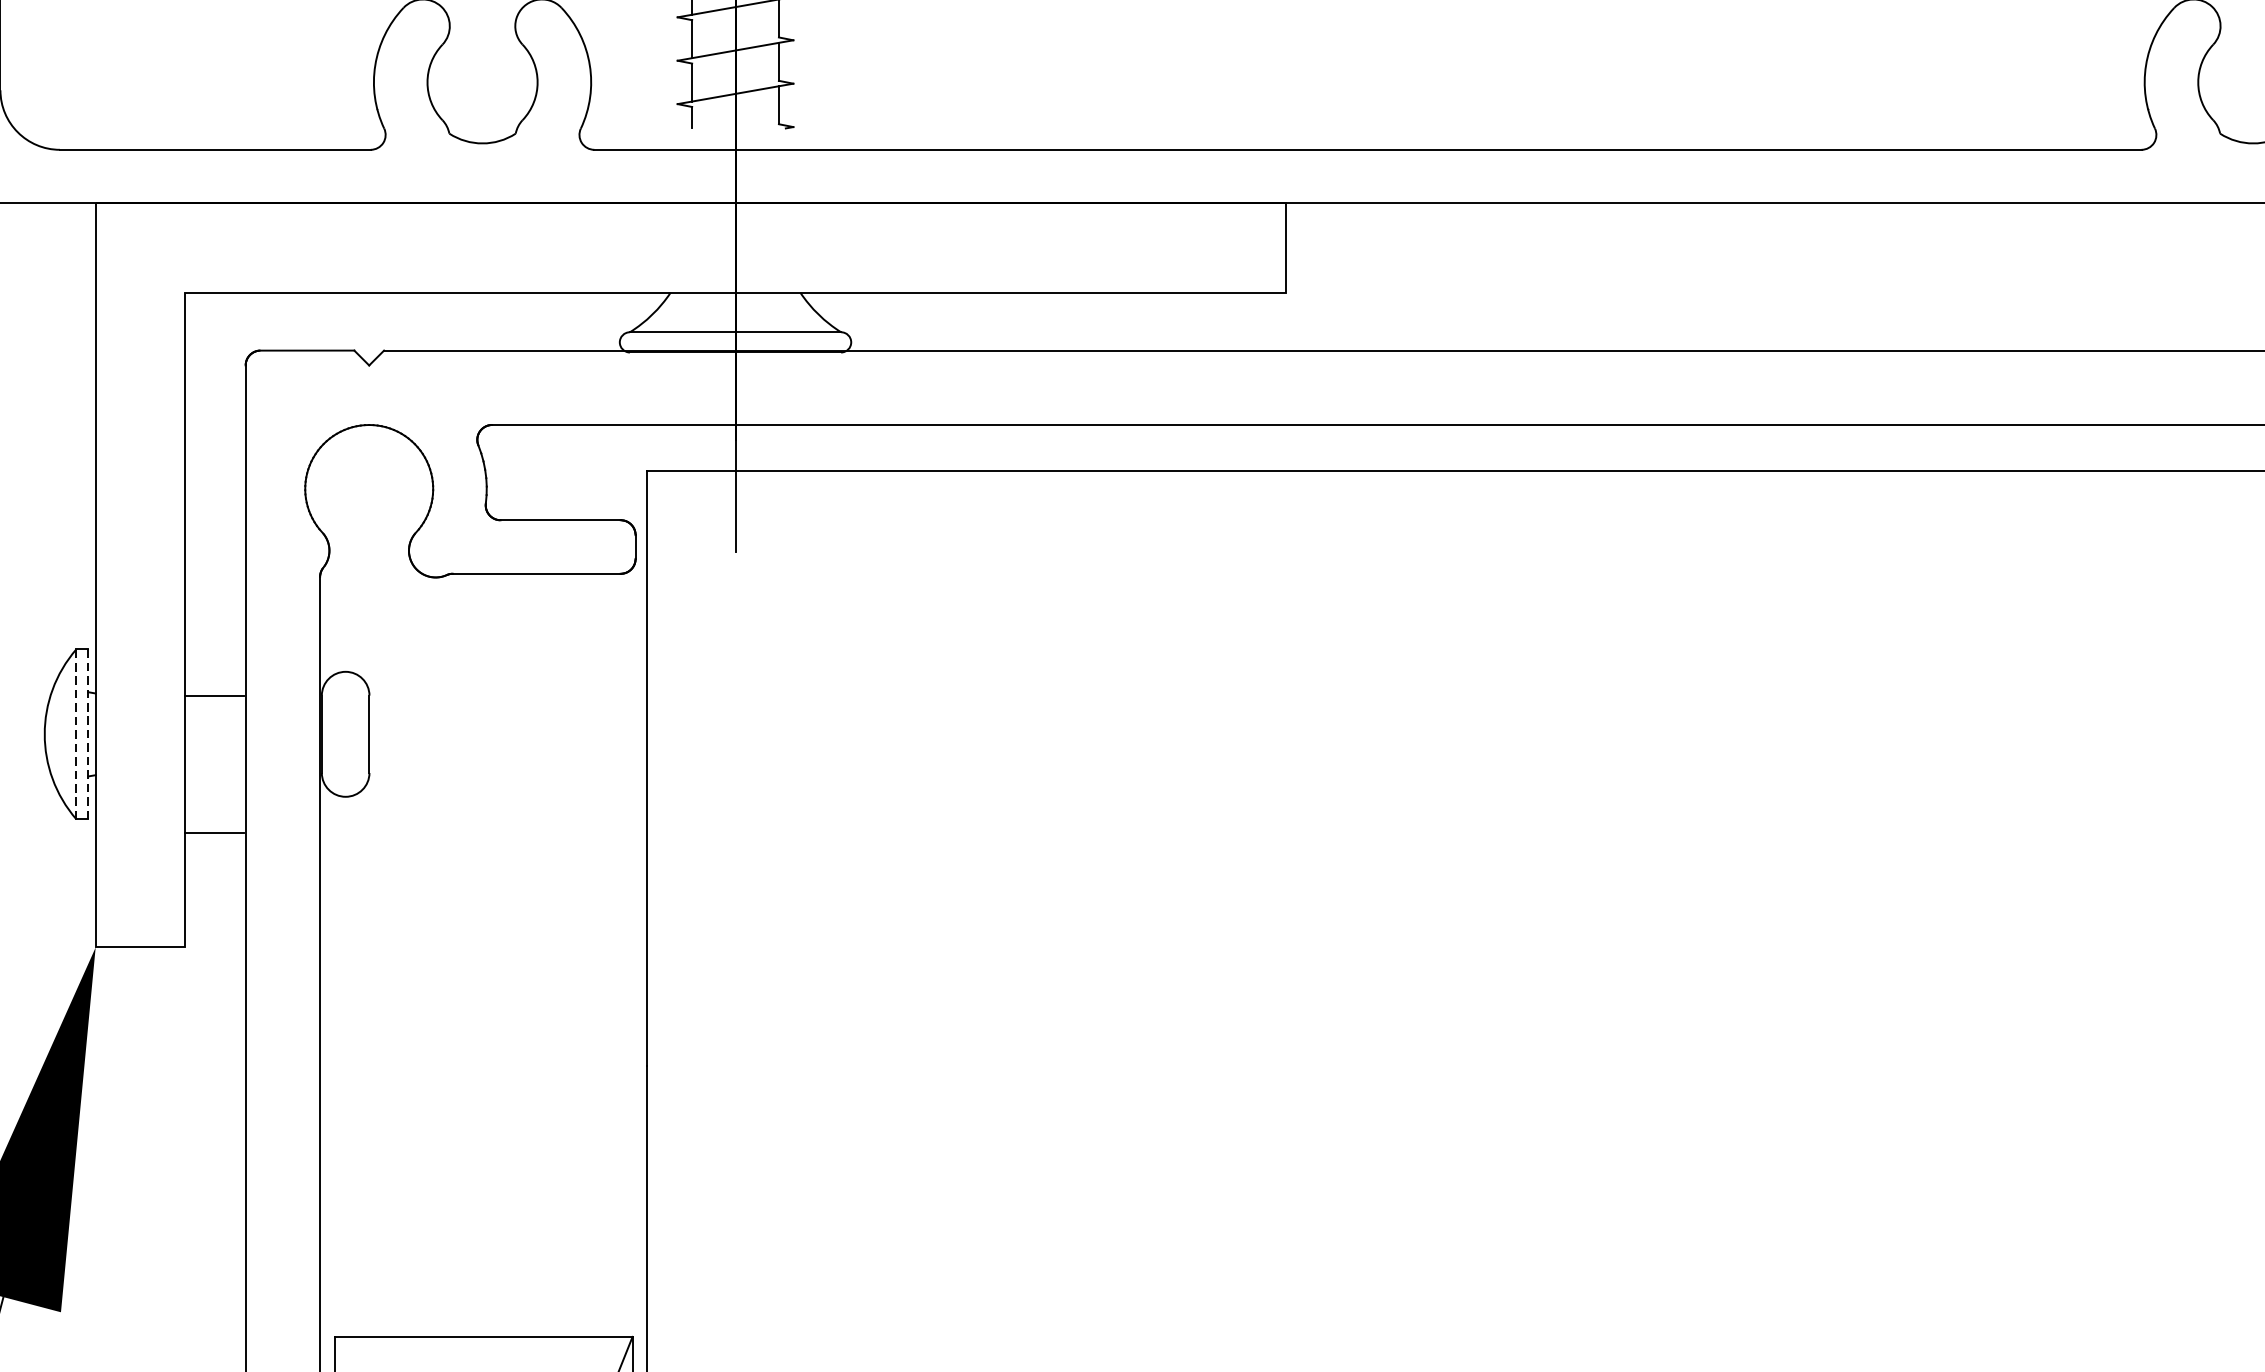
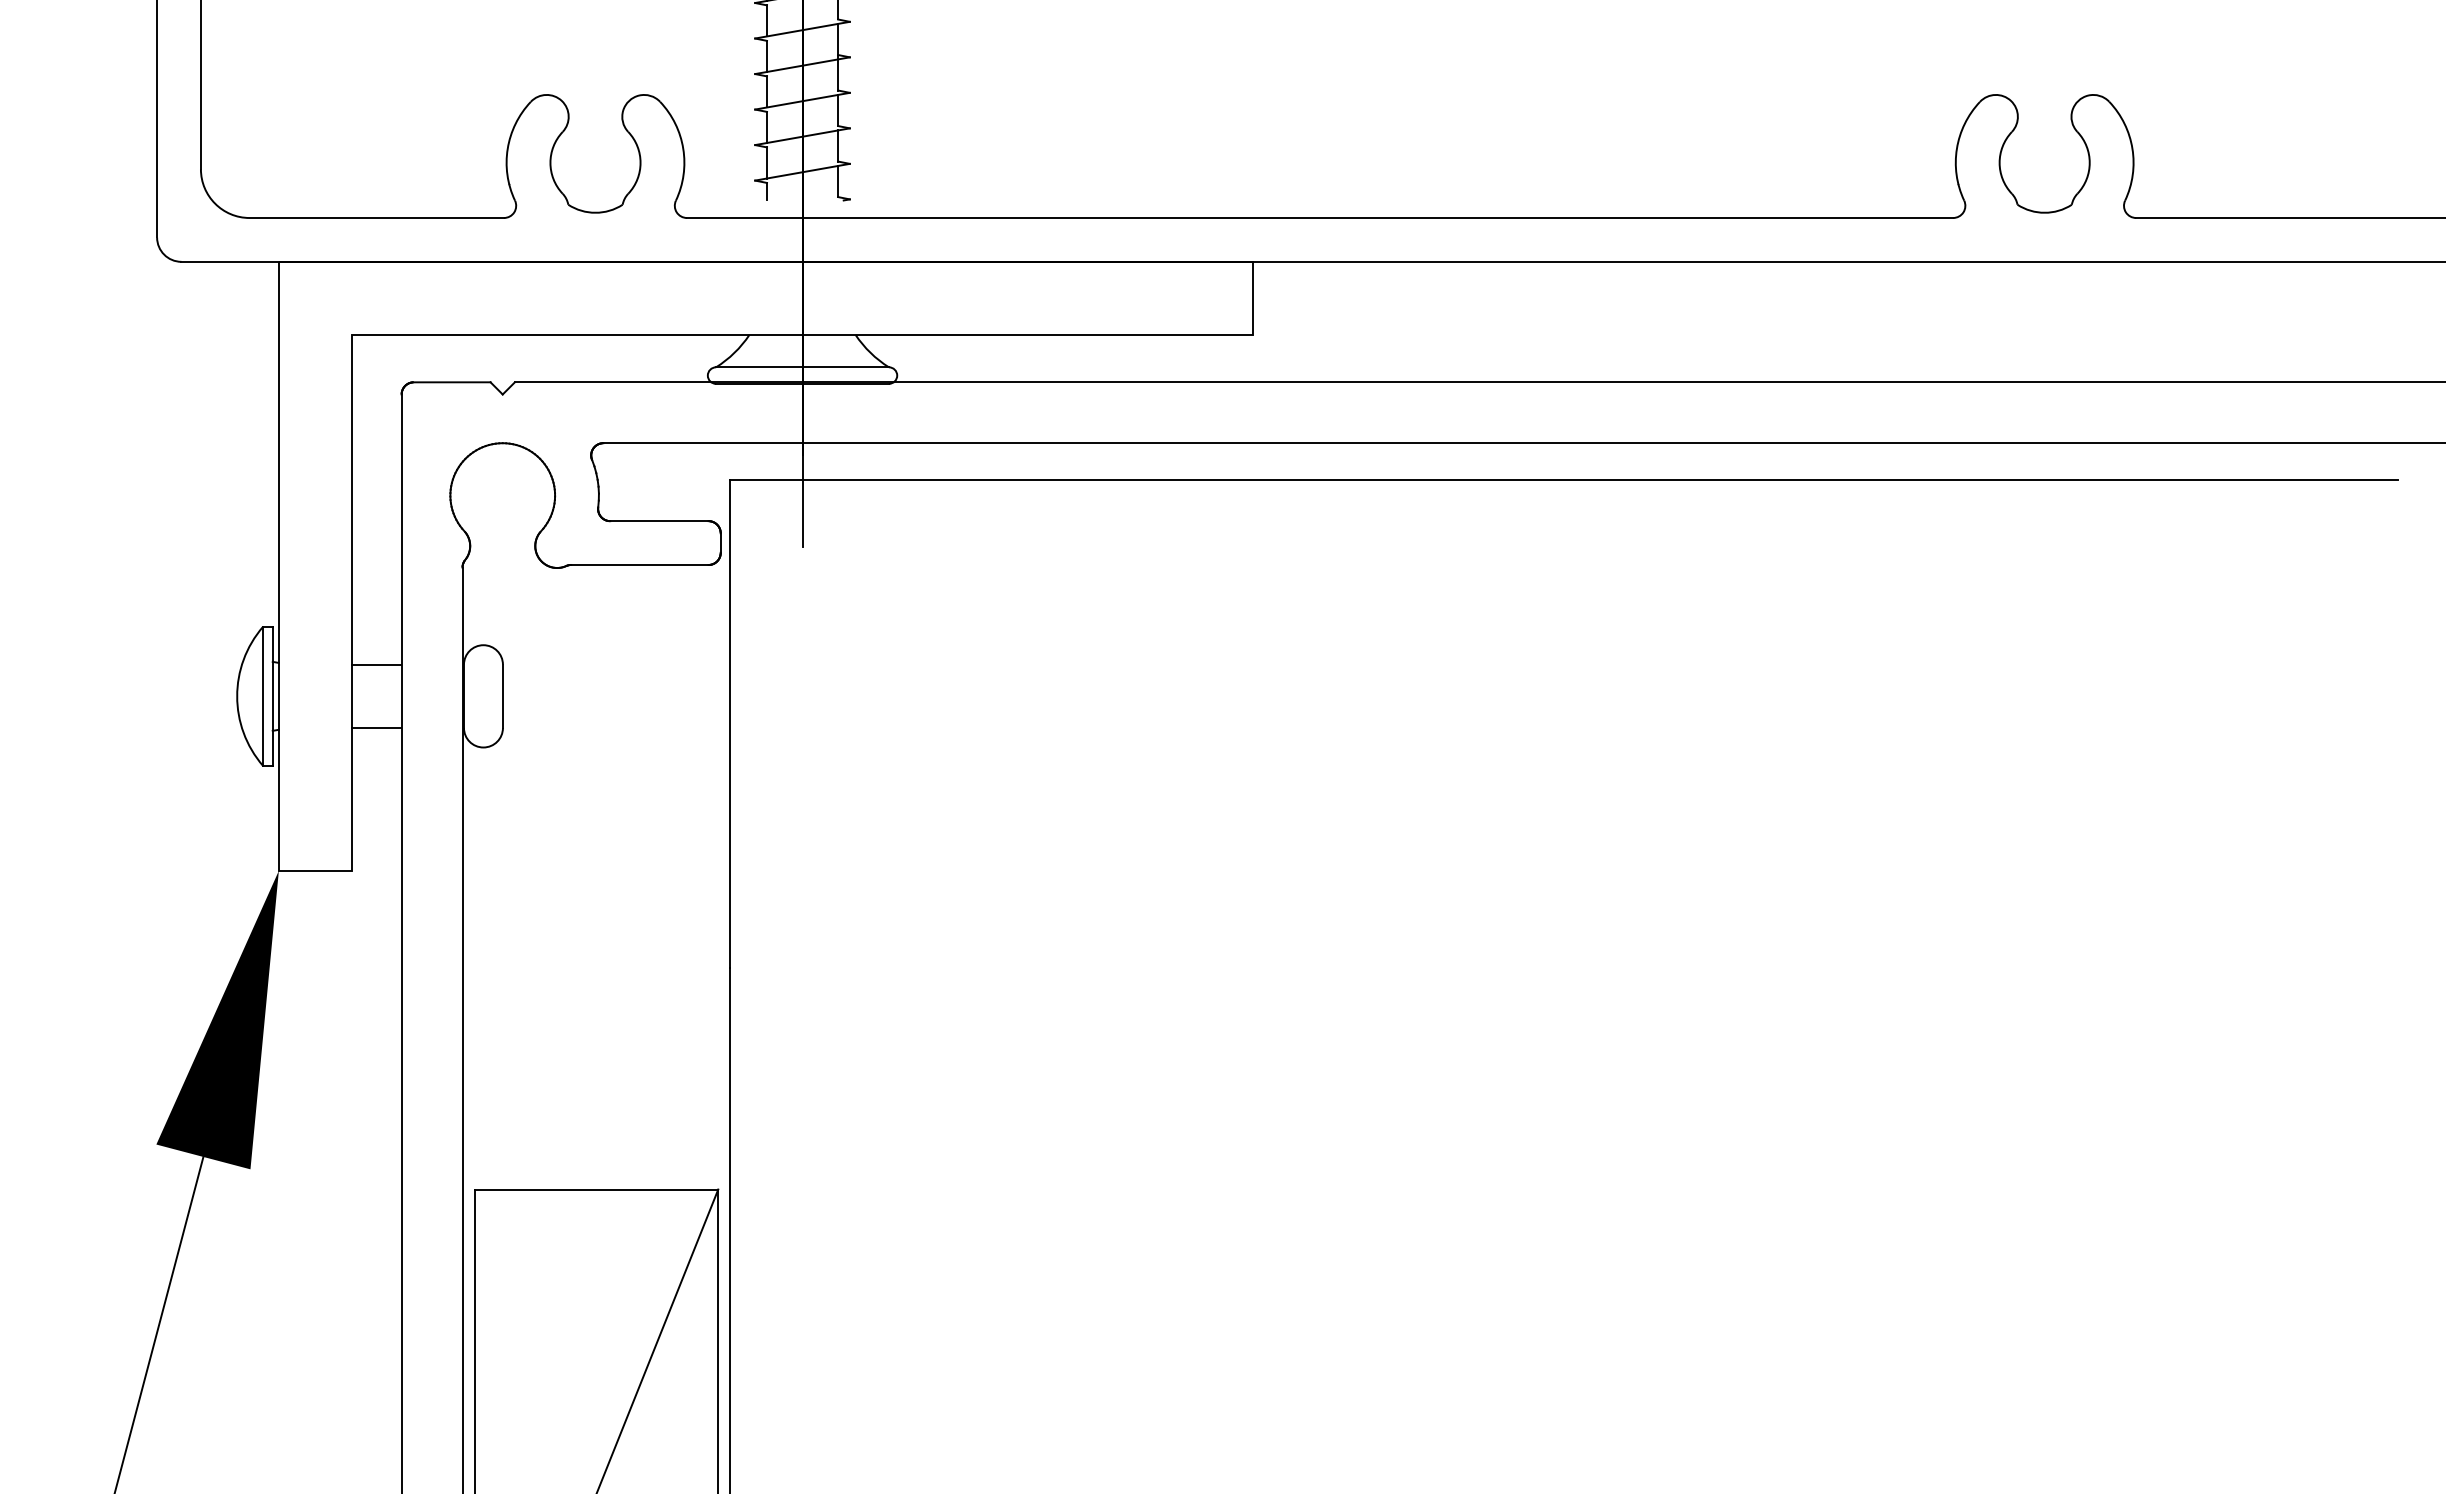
line: (76, 734) -> (263, 696), dashed -> solid
line: (87, 734) -> (272, 696), dashed -> solid
line: (213, 833) -> (375, 728), moved

